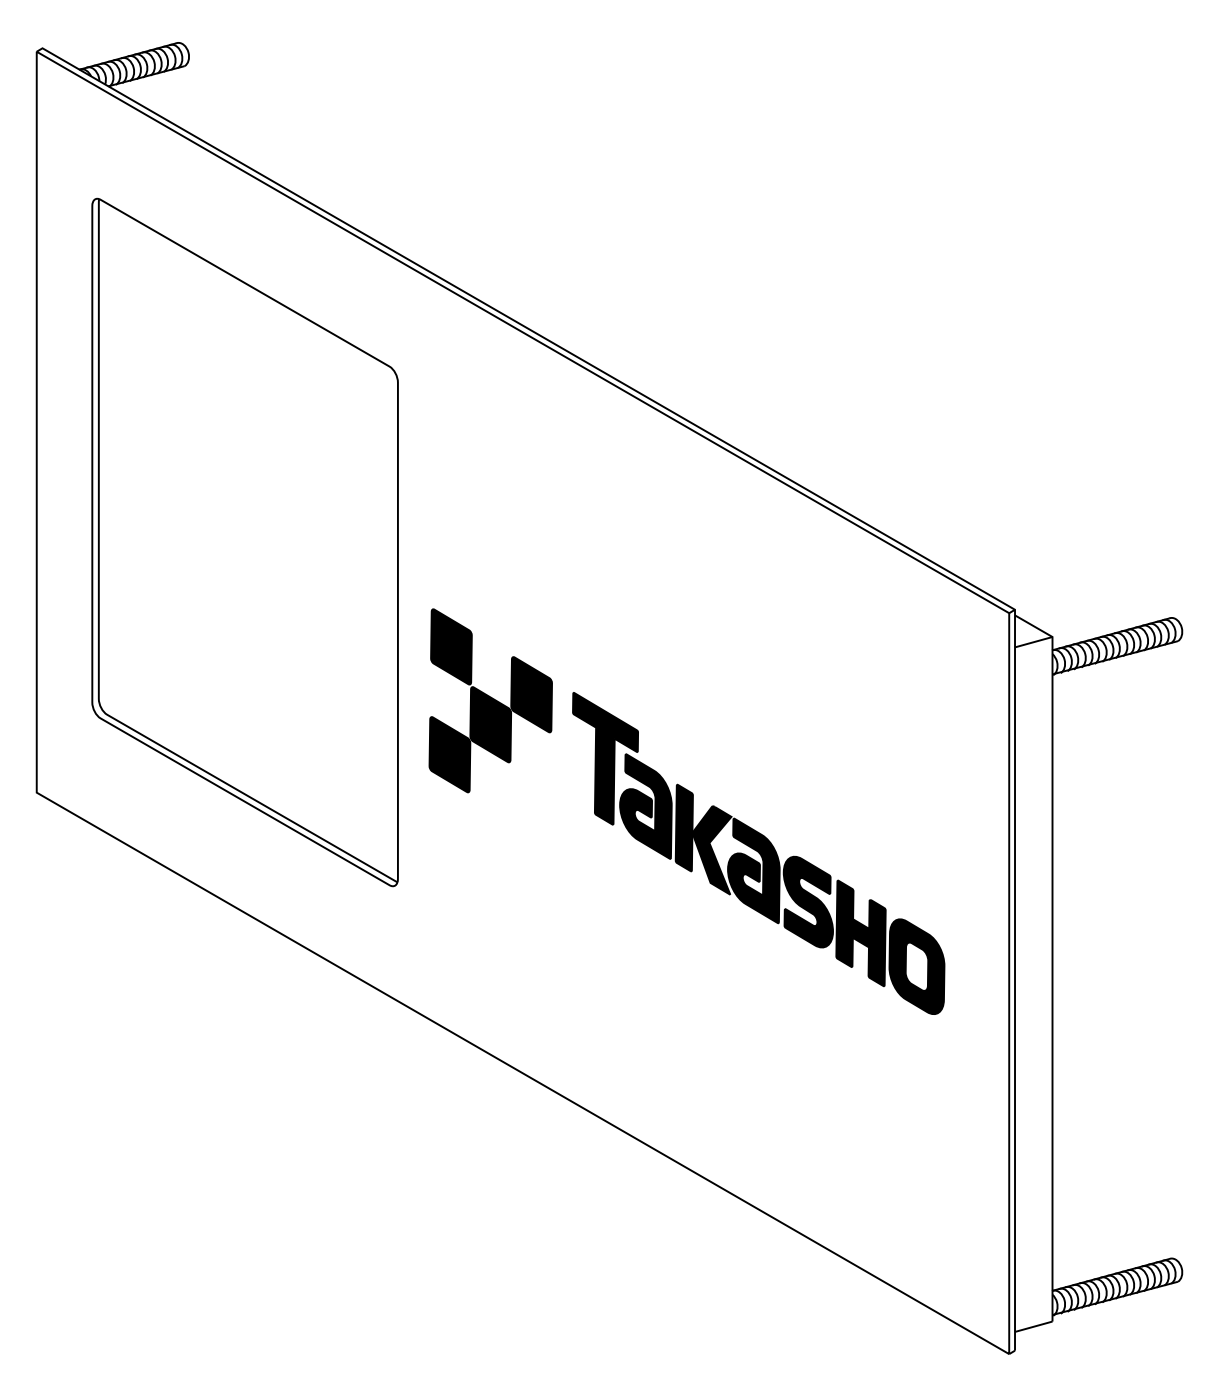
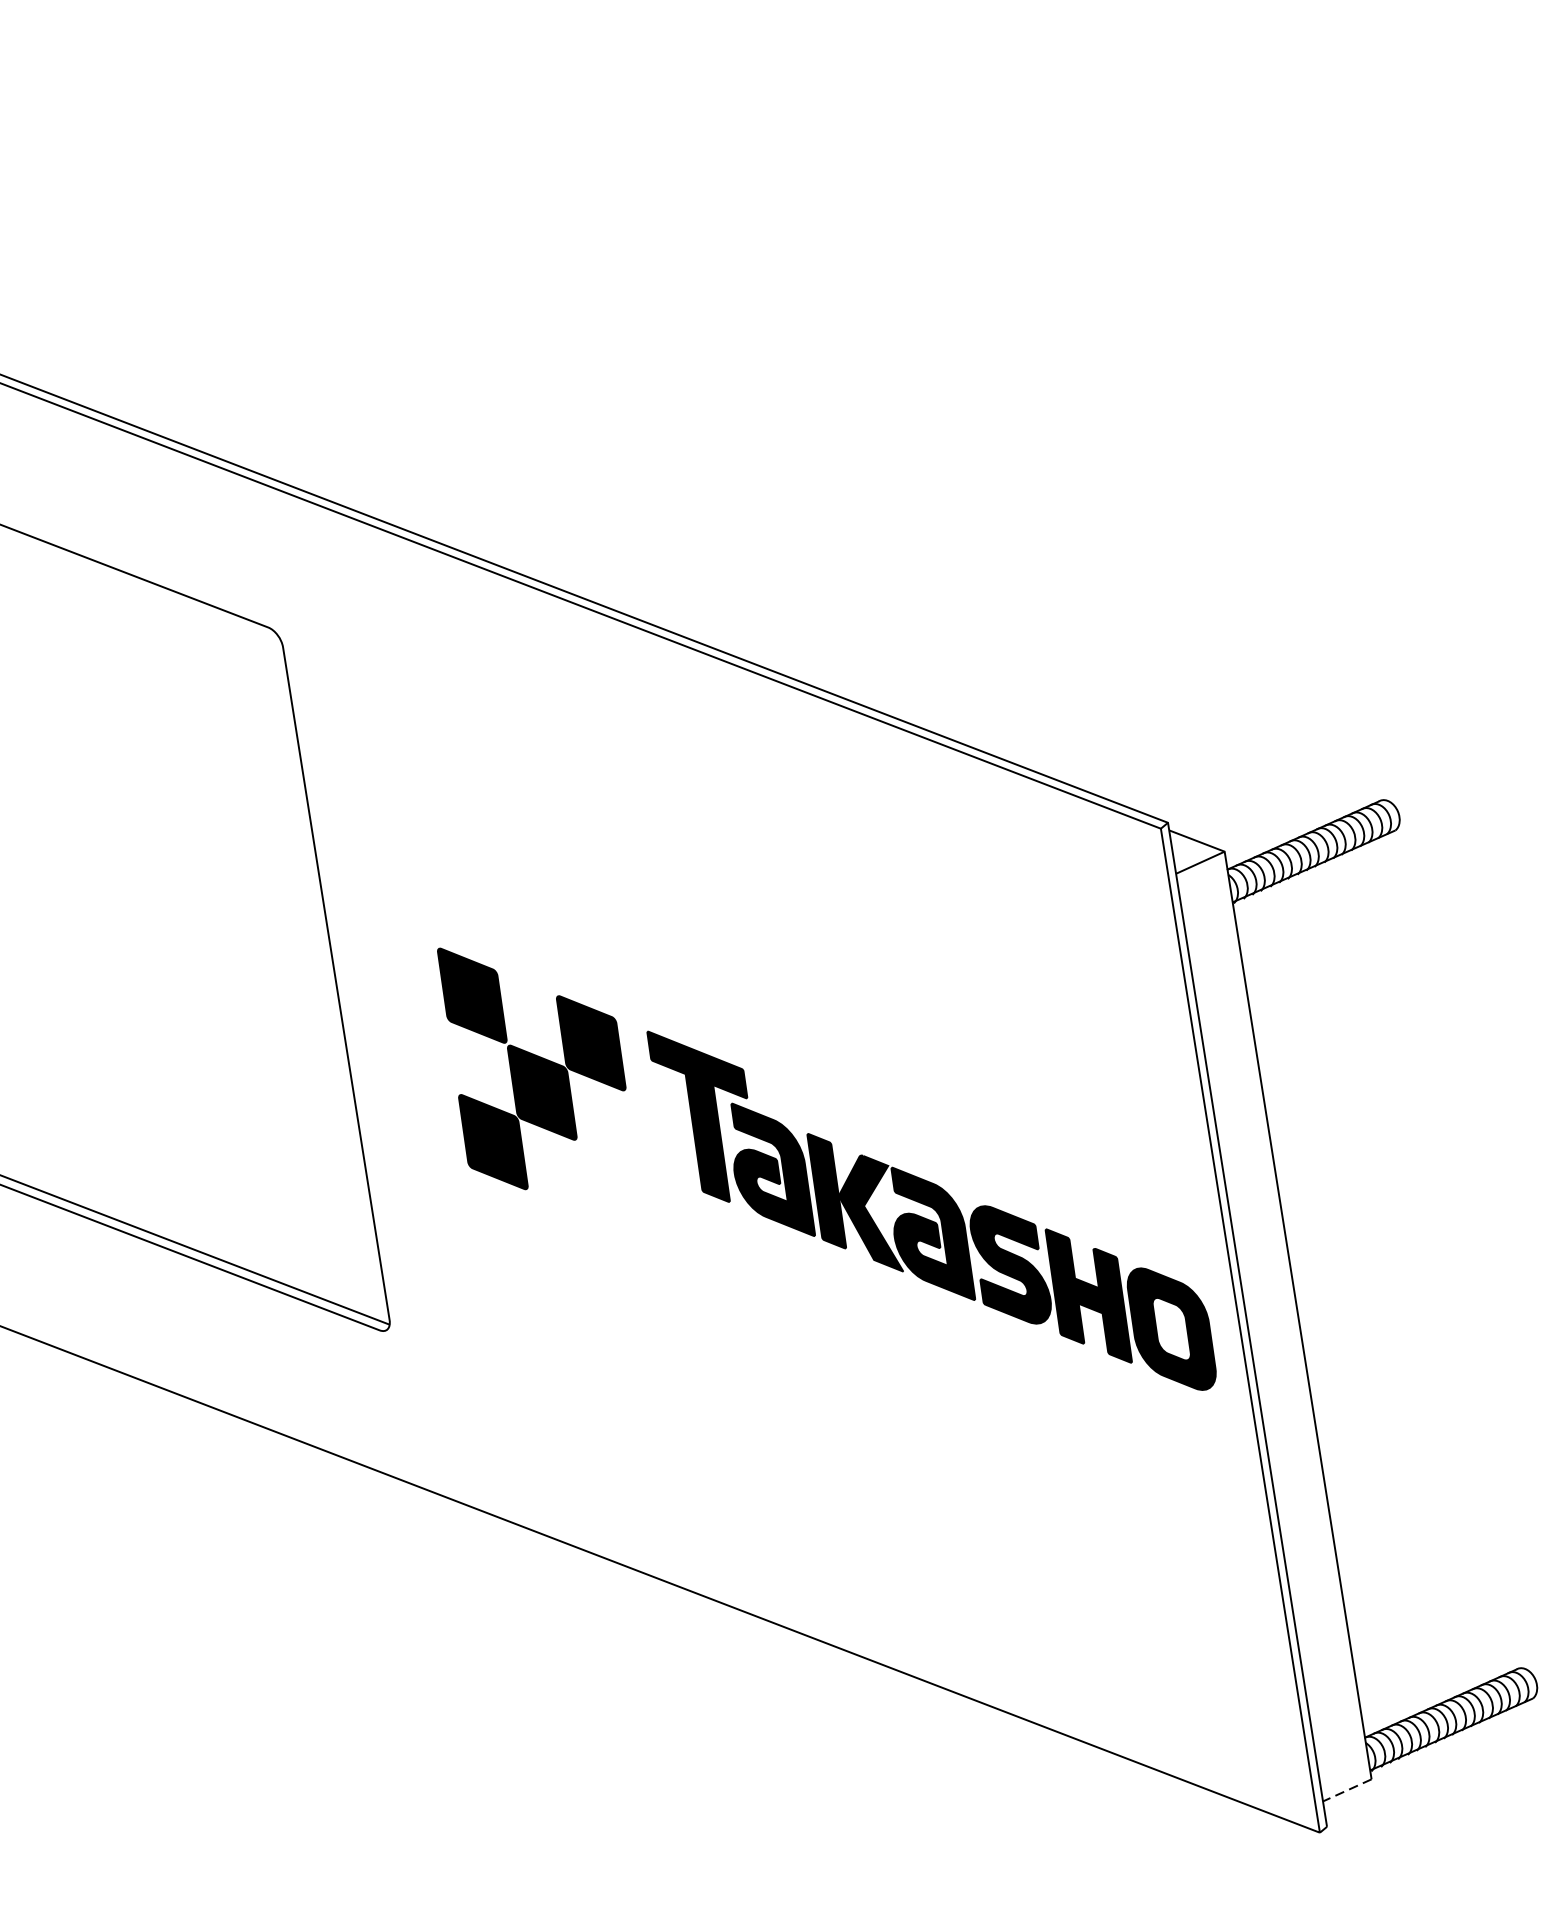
part: (686, 811) -> (826, 1168), moved
line: (1033, 1326) -> (1346, 1790), solid -> dashed

